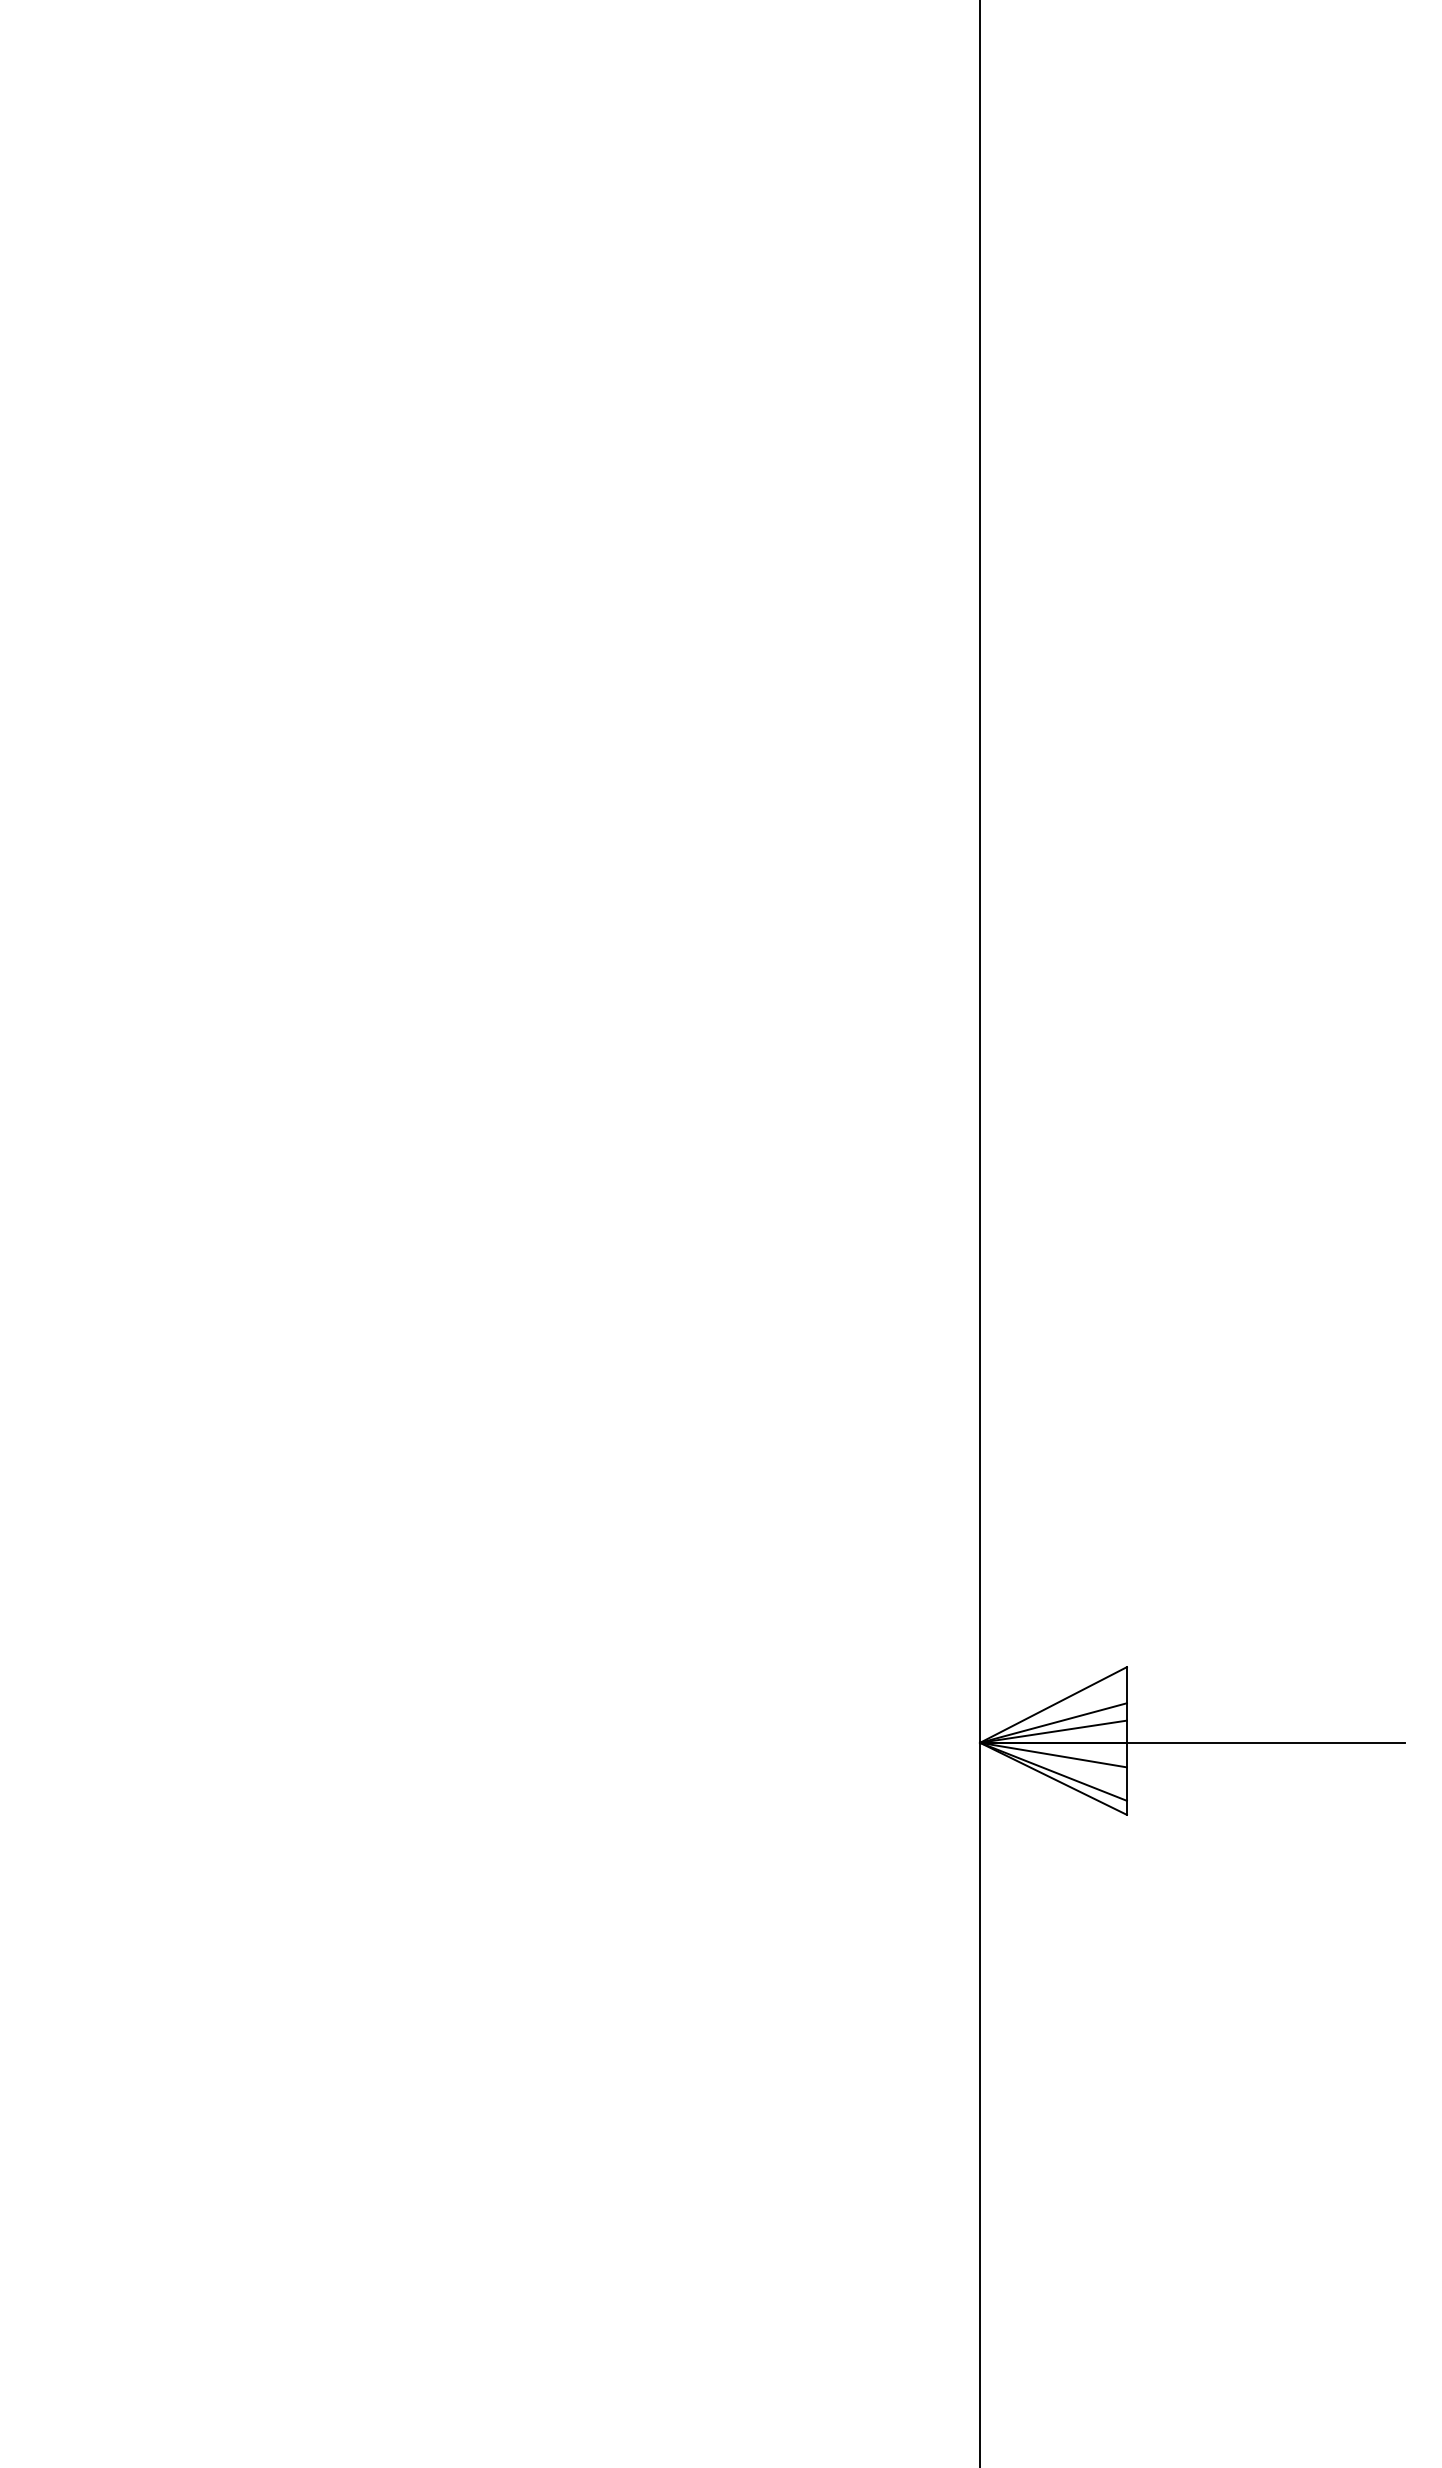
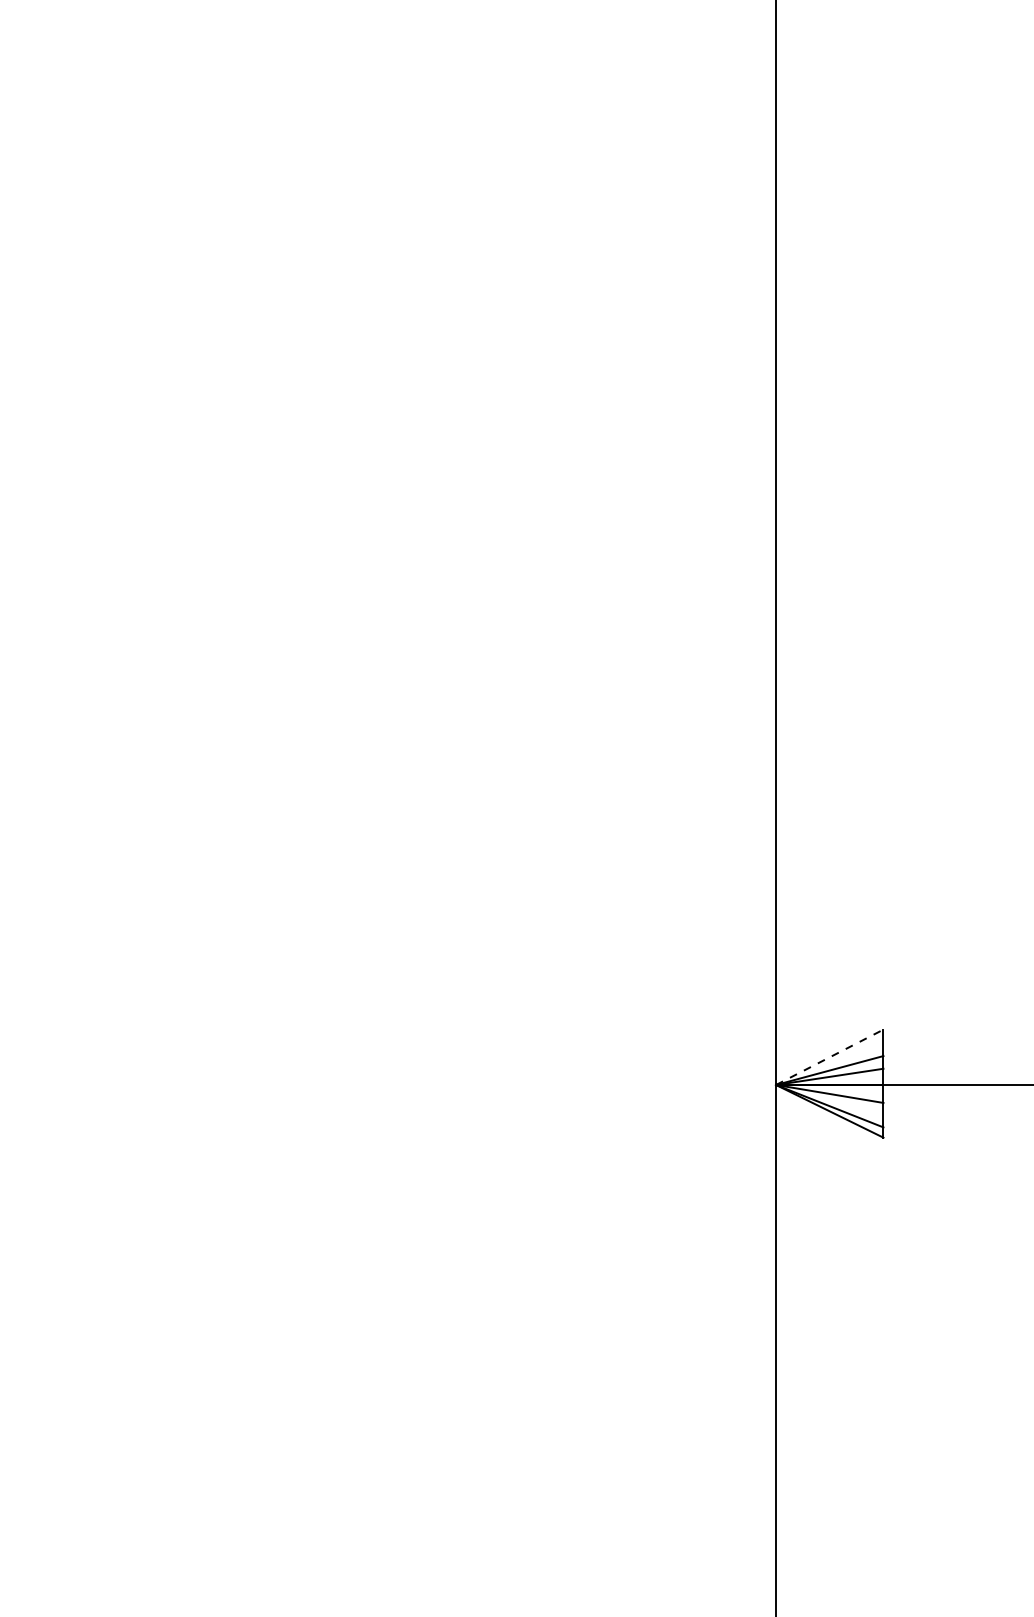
line: (1053, 1704) -> (829, 1056), solid -> dashed

